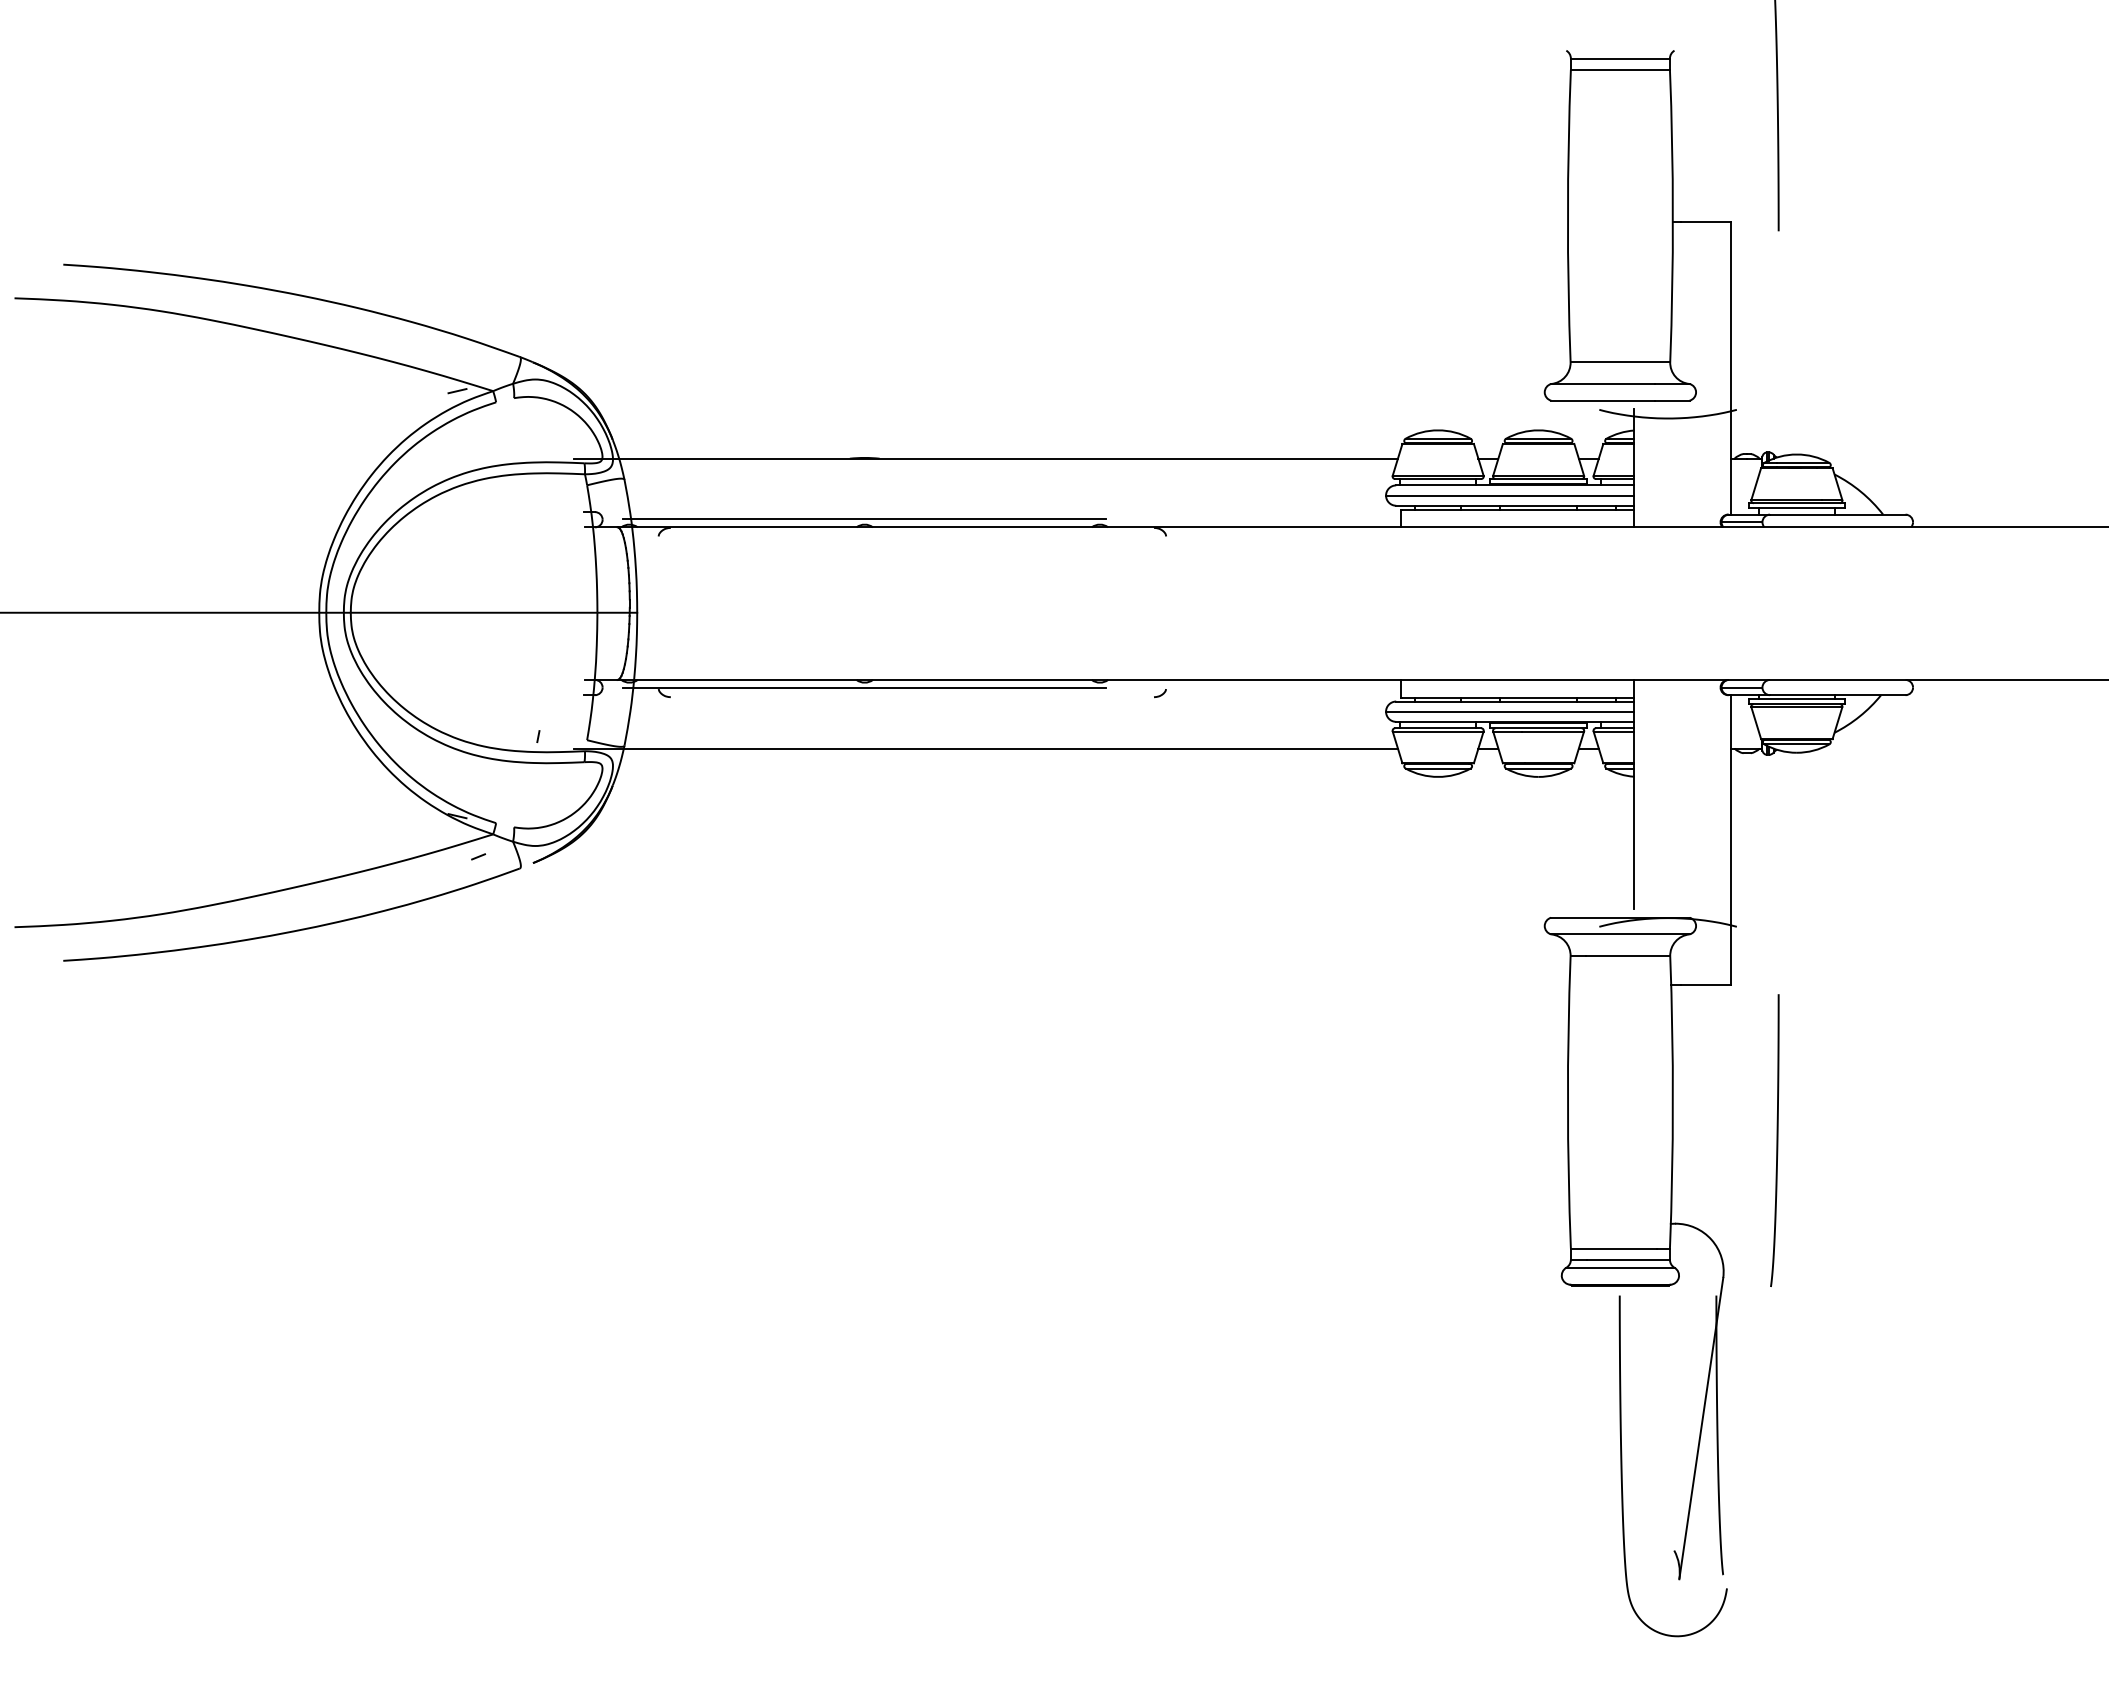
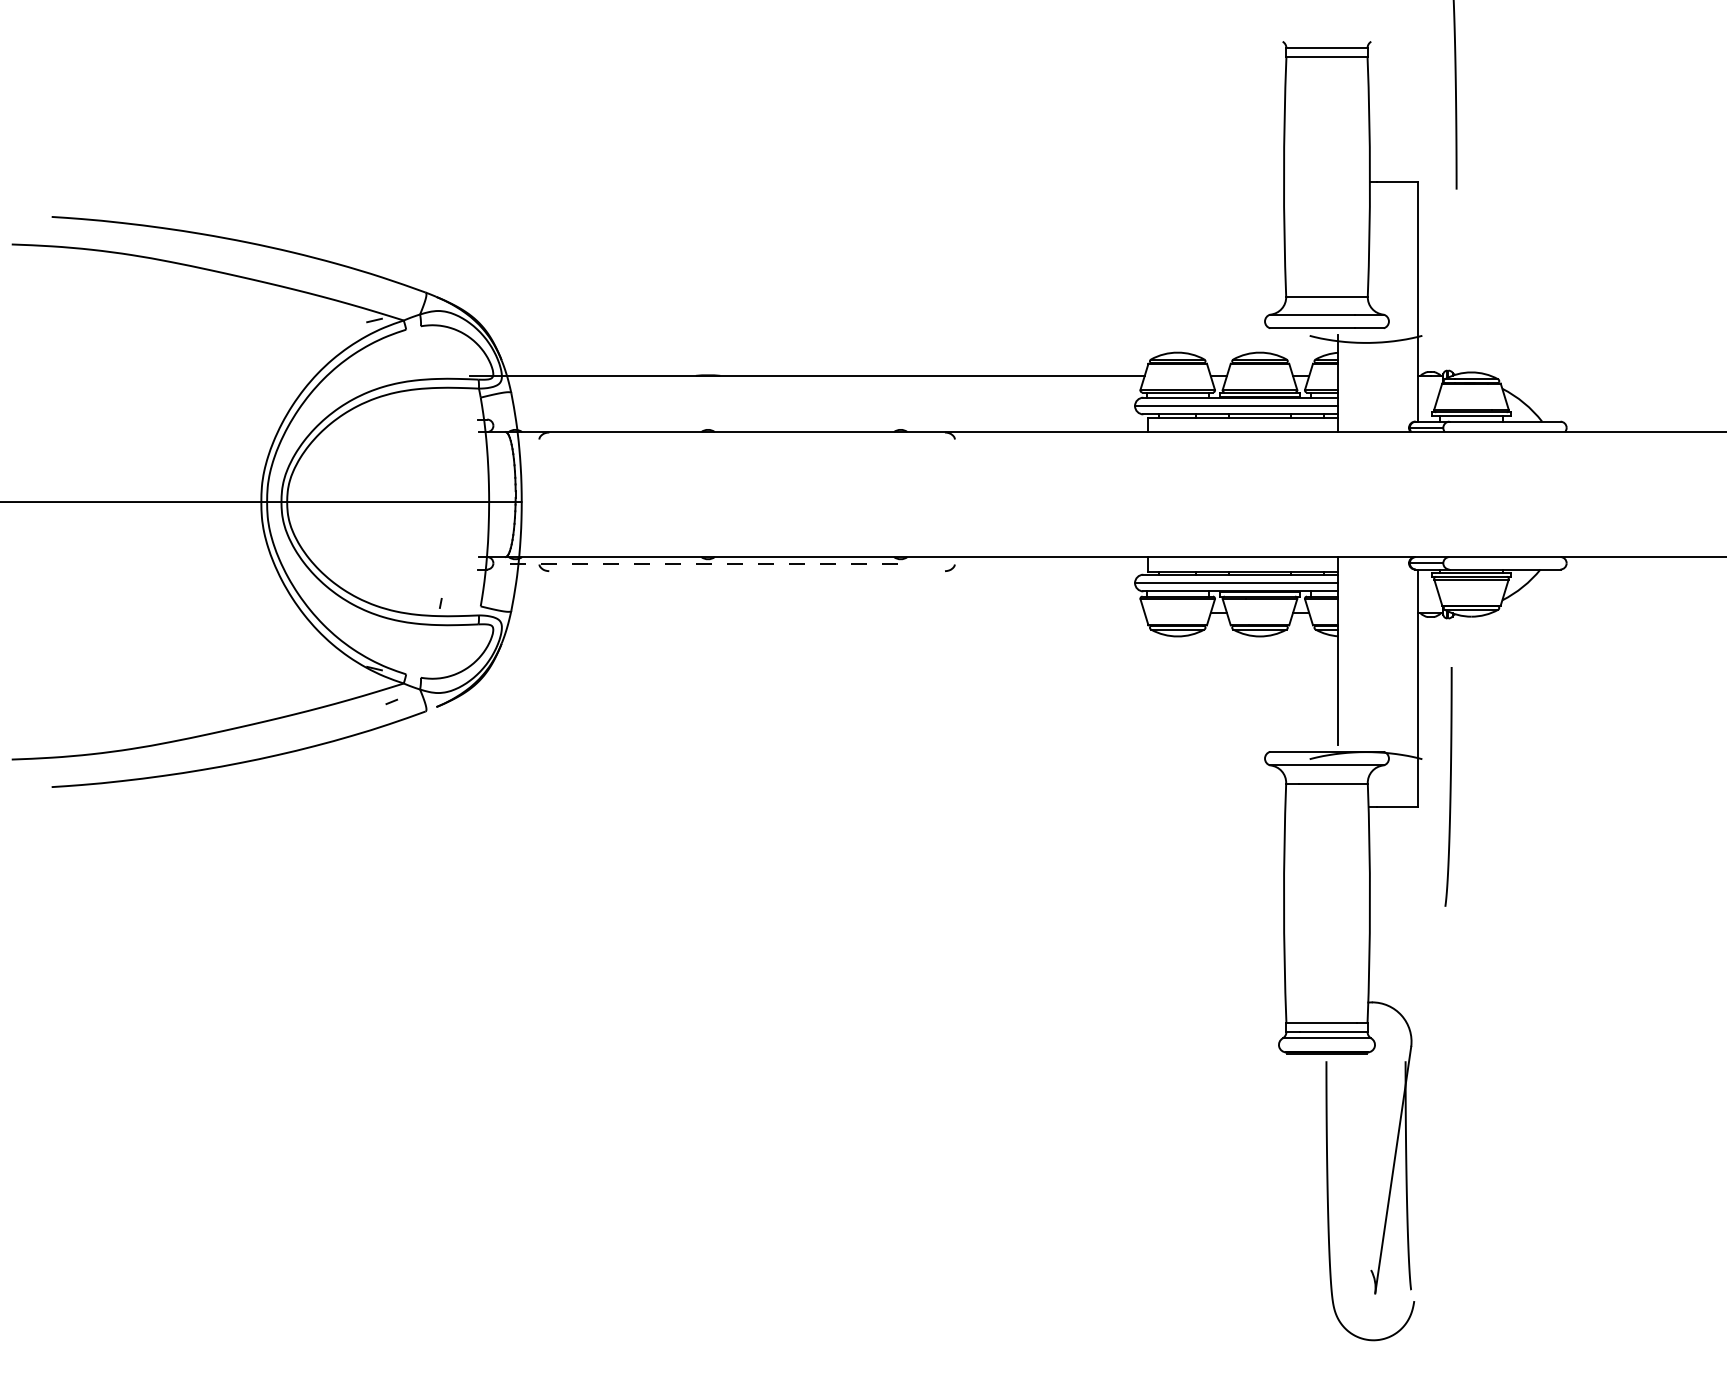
line: (864, 518) -> (707, 424), removed
line: (864, 688) -> (707, 564), solid -> dashed
line: (985, 748) -> (806, 613), removed
curve: (1776, 1140) -> (1449, 786), moved

